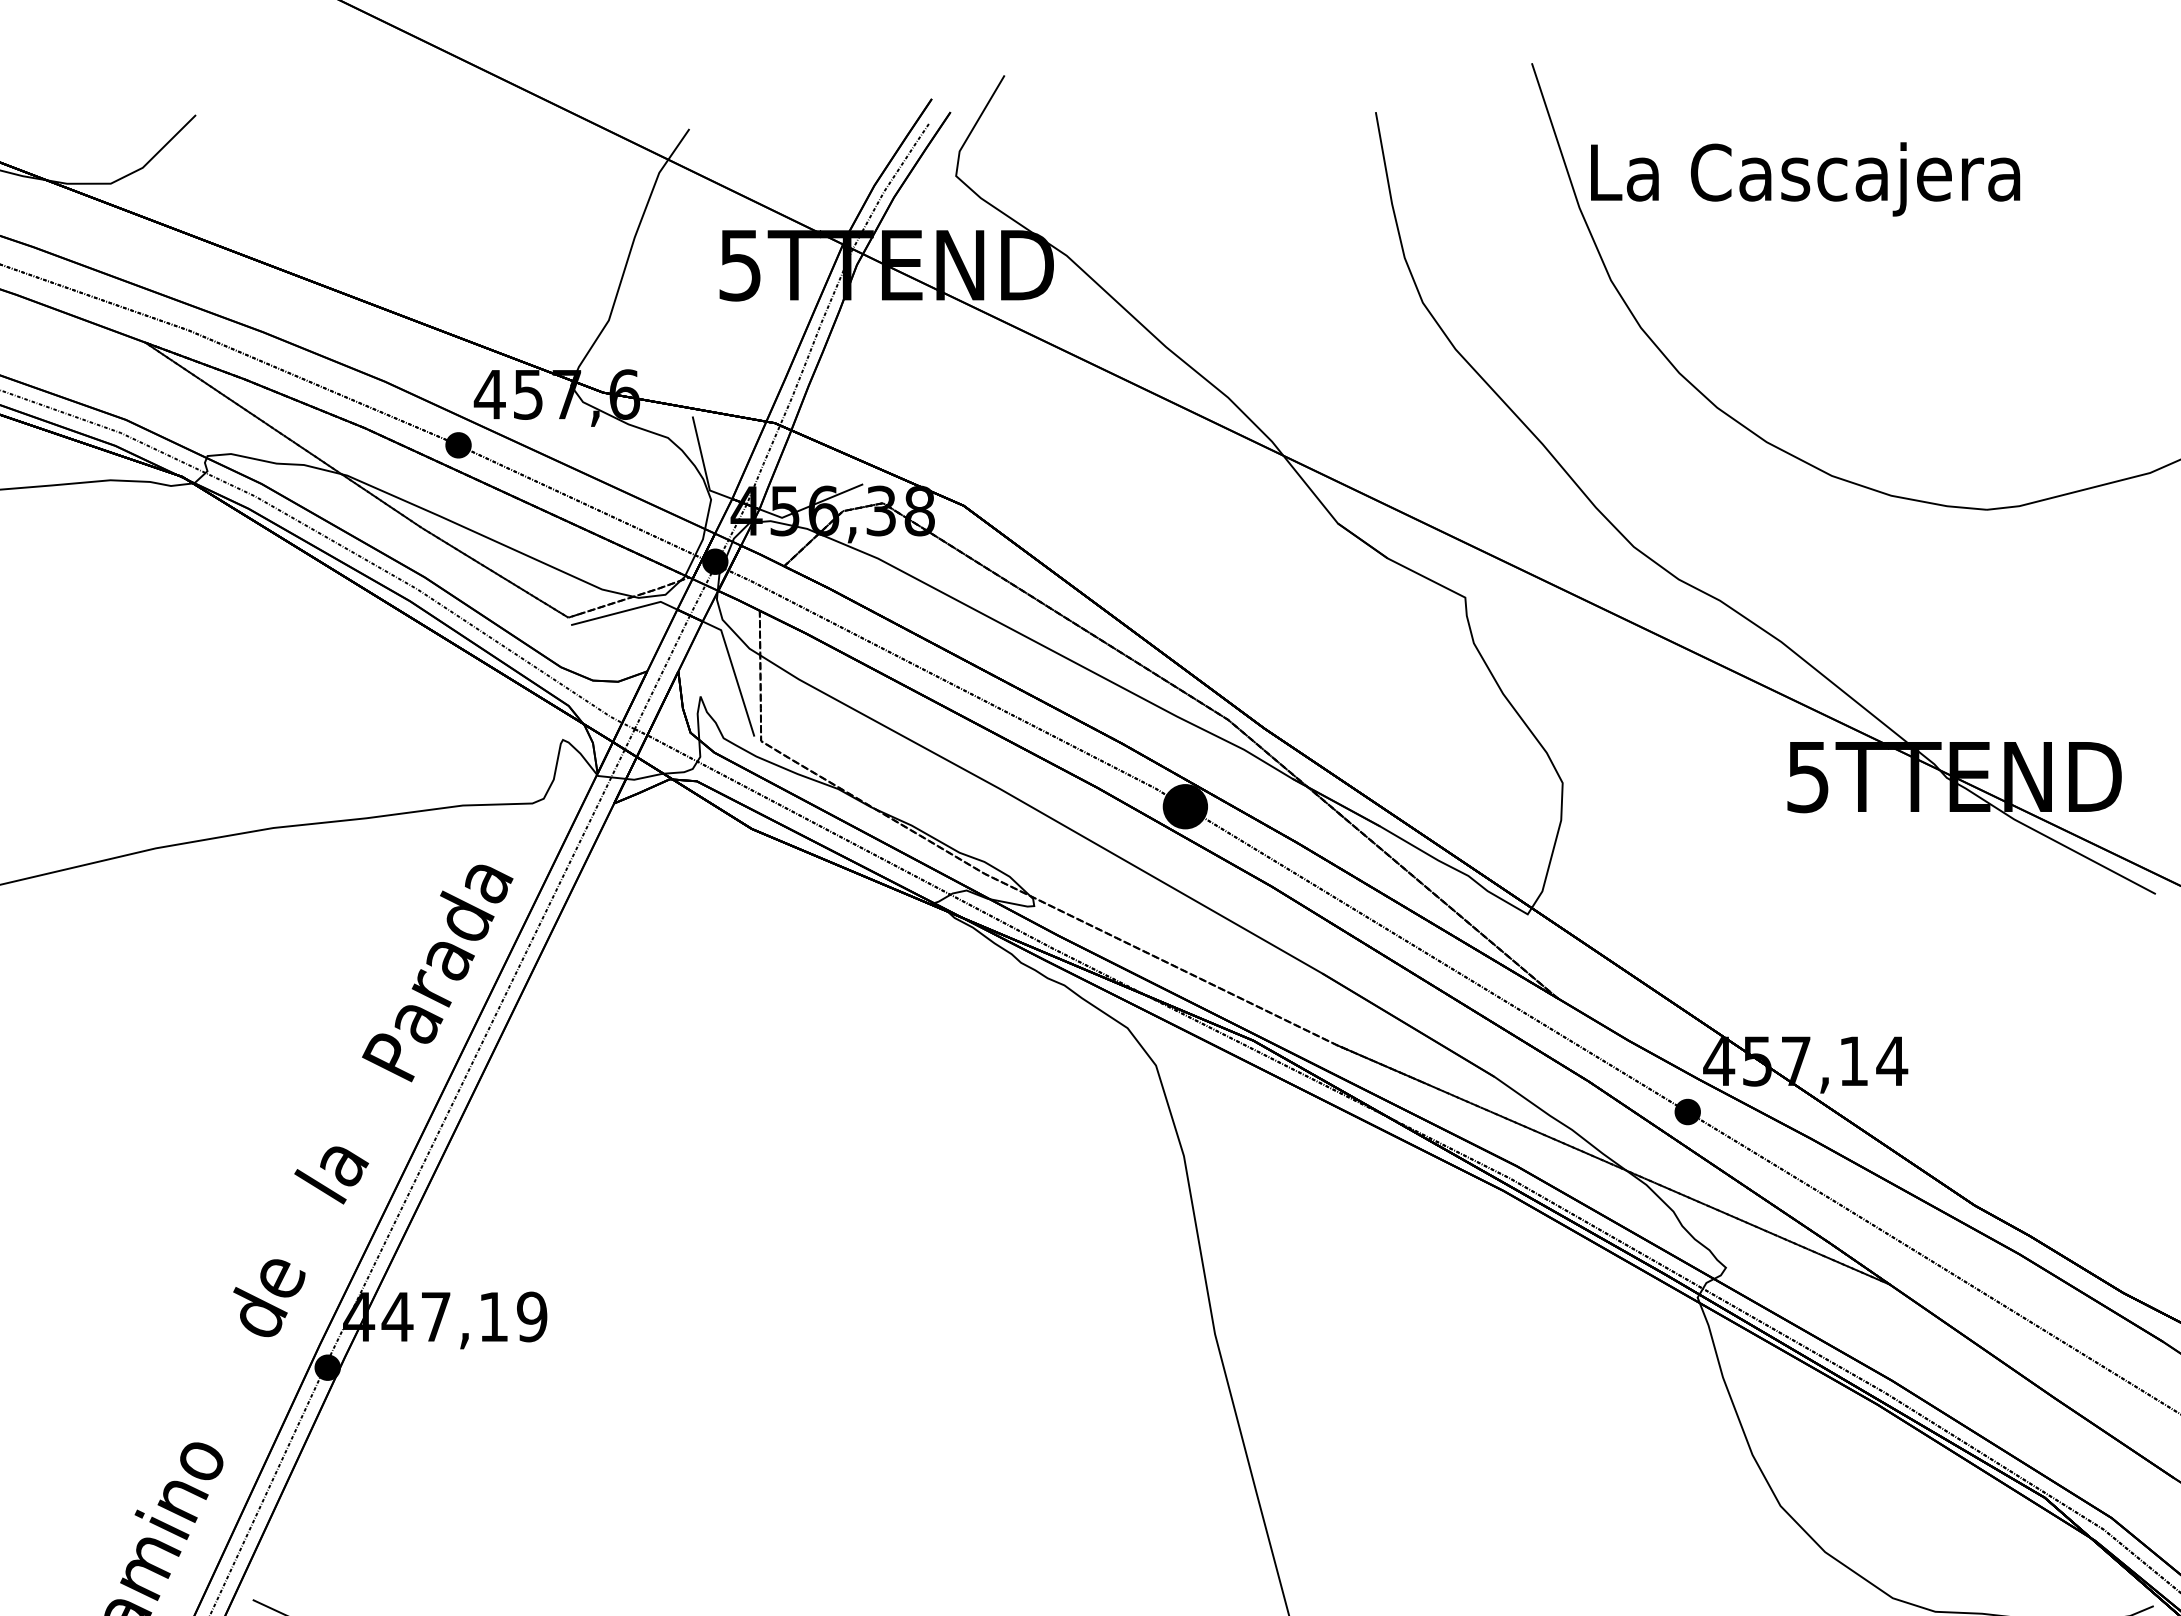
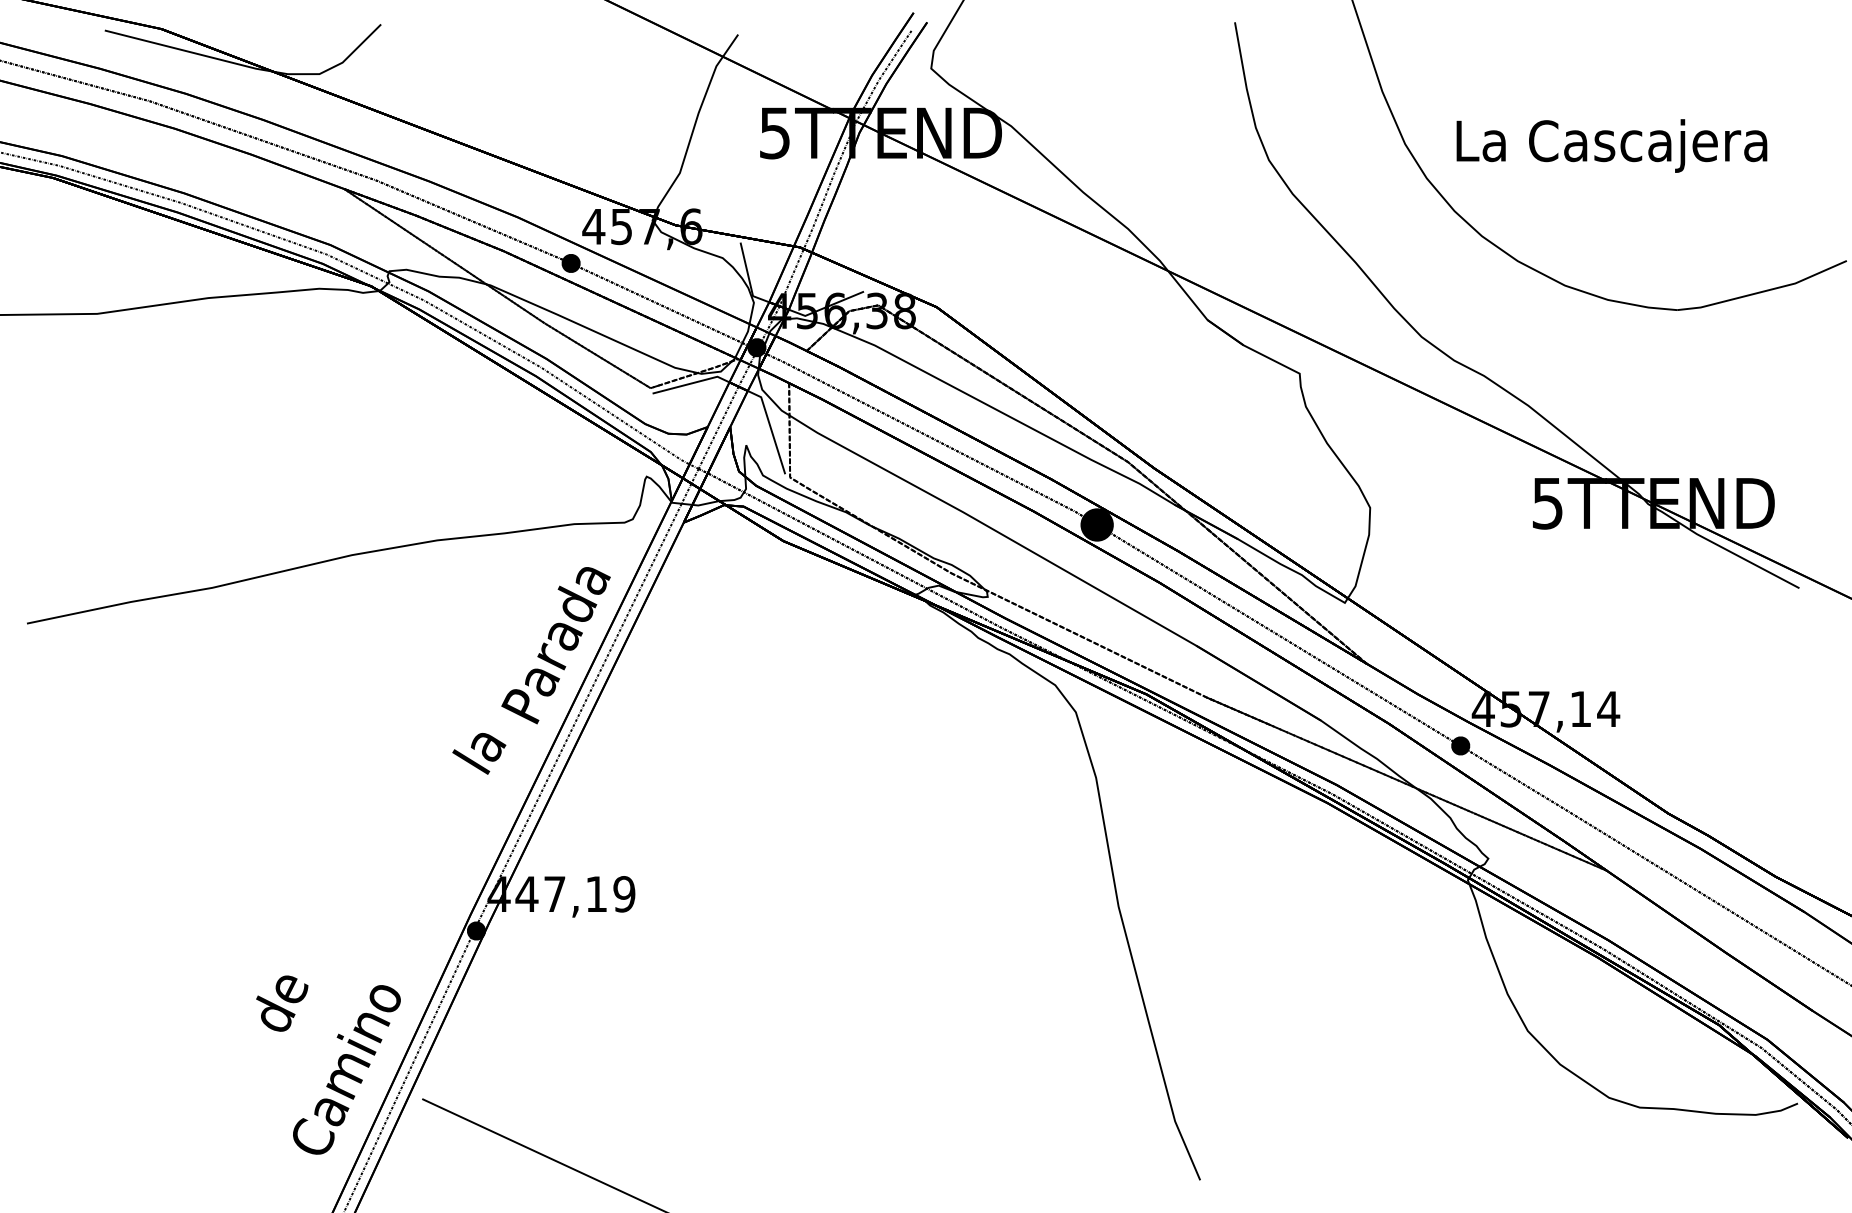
text: (1804, 178) -> (1611, 145), moved
text: (331, 1174) -> (479, 753), moved
text: (269, 1297) -> (282, 1003), moved

